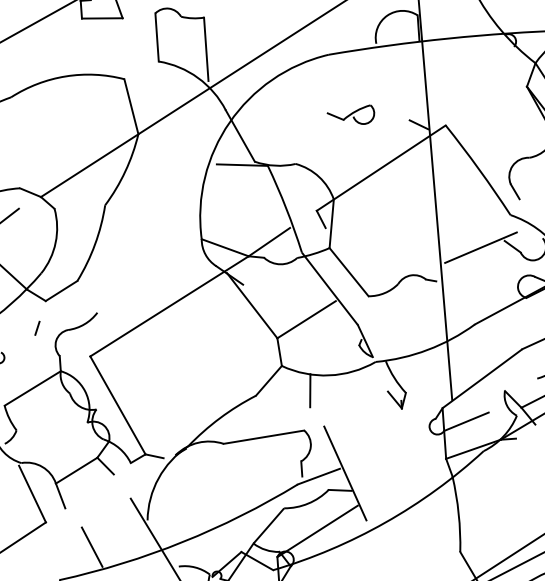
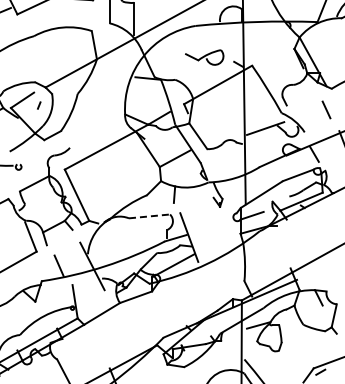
part: (350, 115) -> (204, 57), size x1.6
line: (38, 328) -> (39, 105), moved
line: (263, 437) -> (149, 216), solid -> dashed

